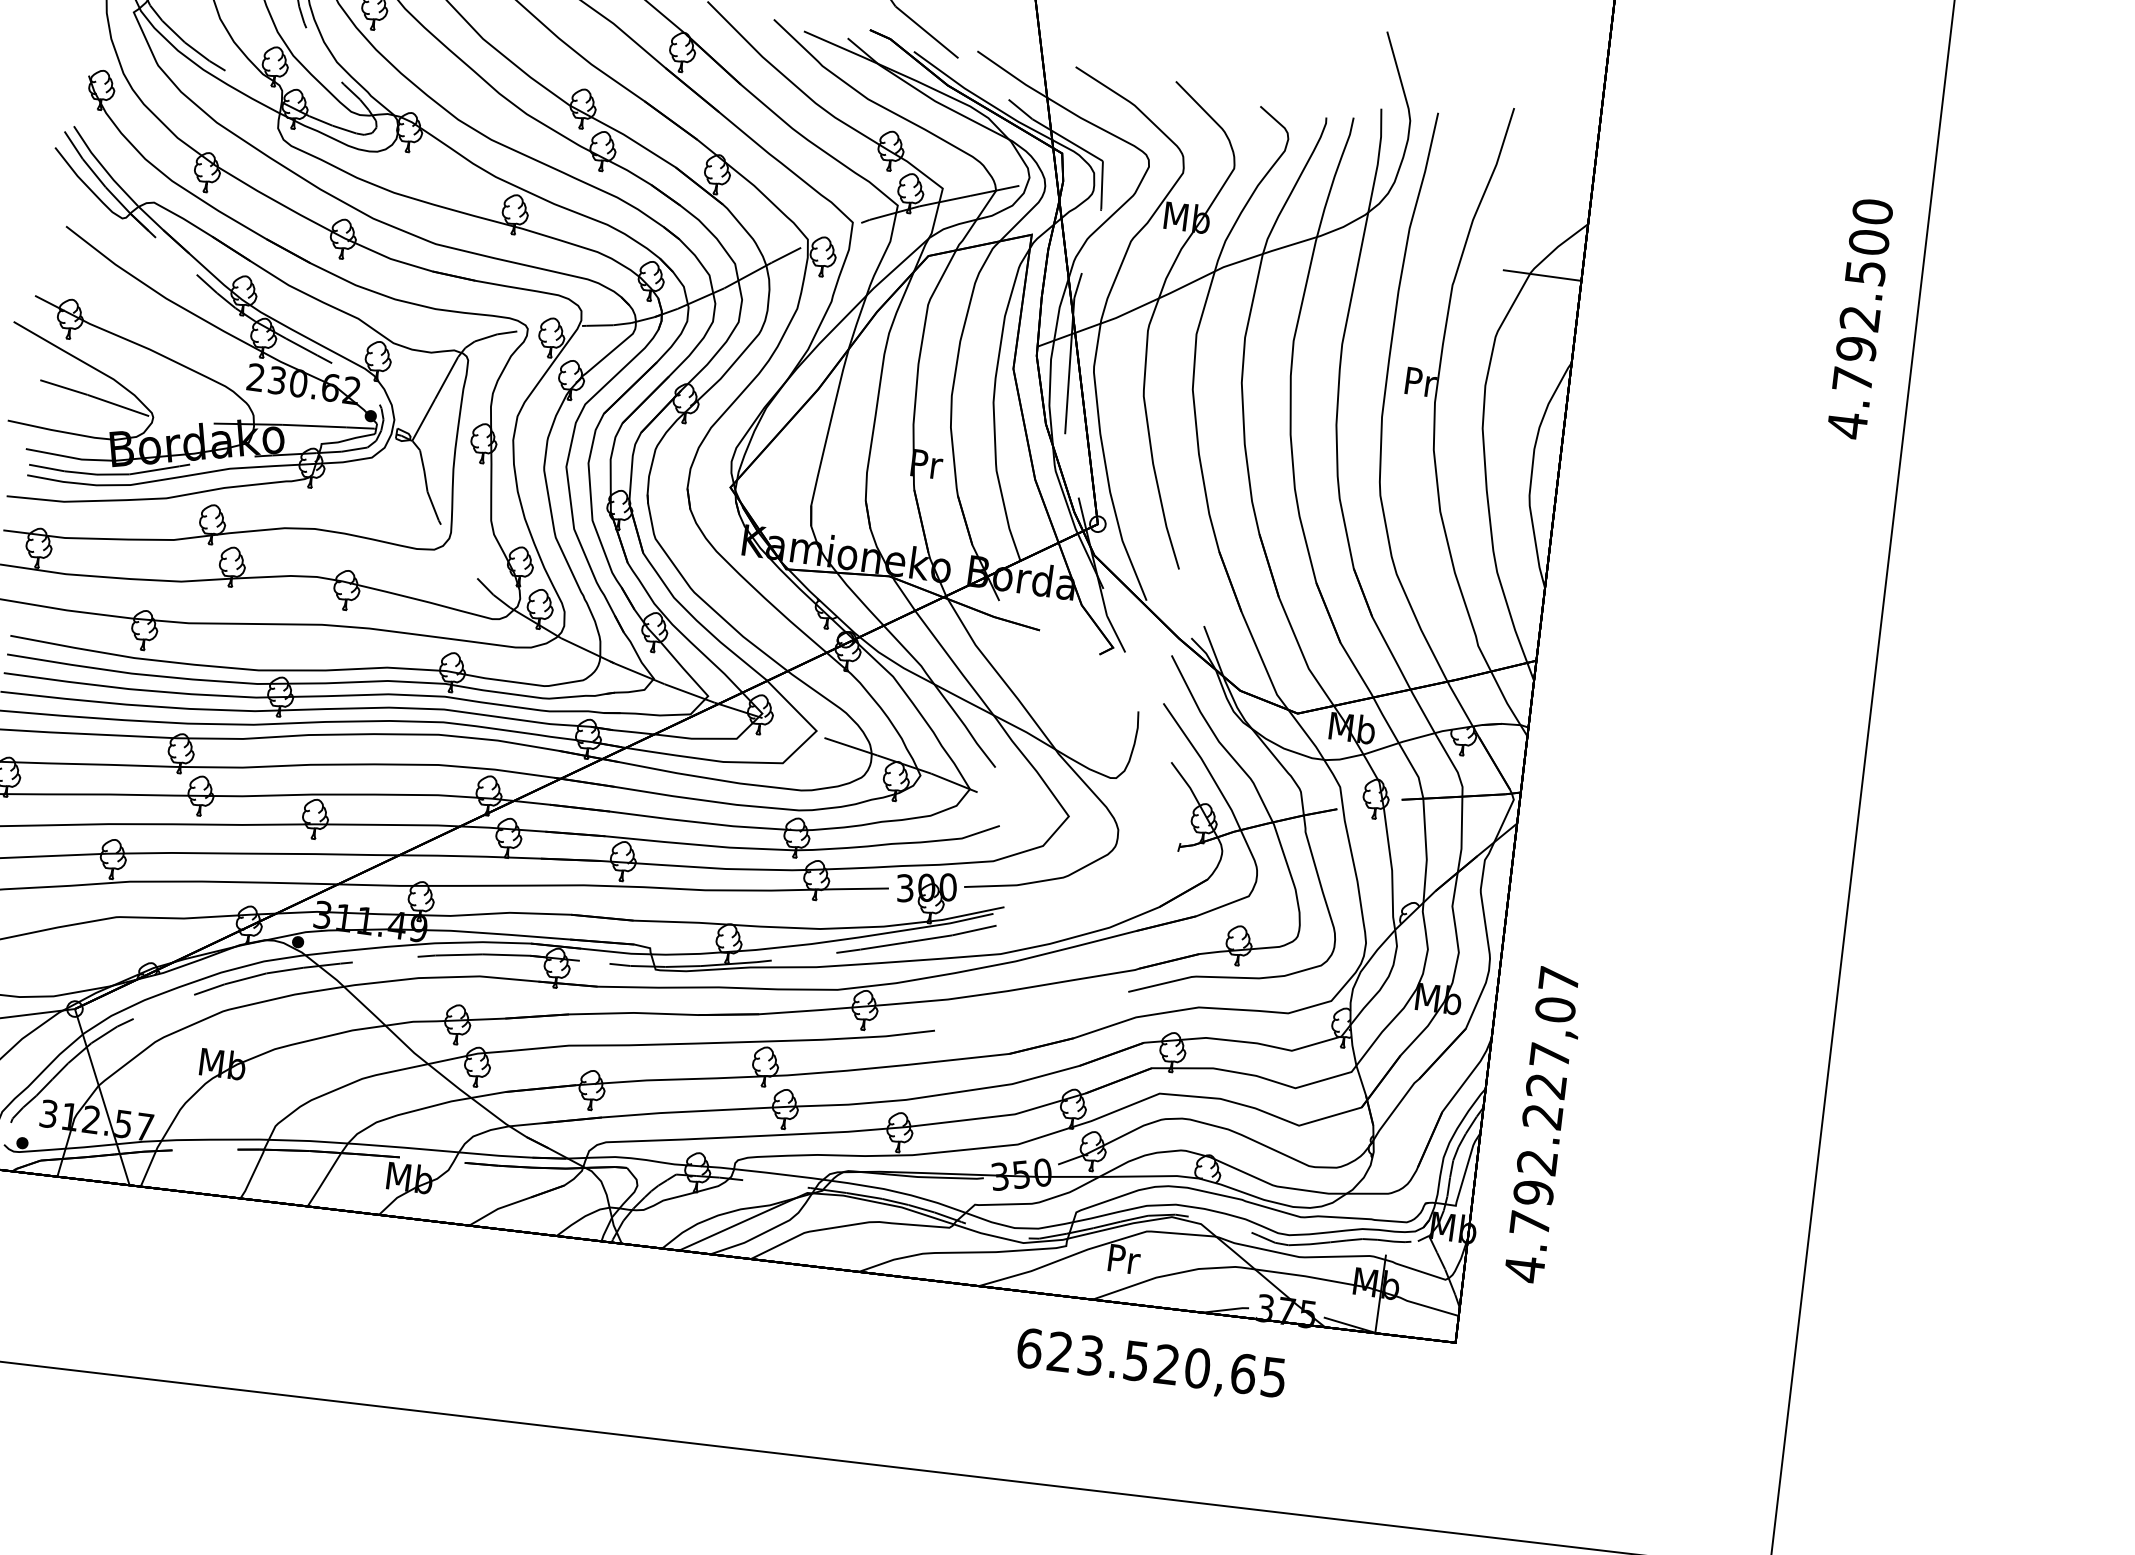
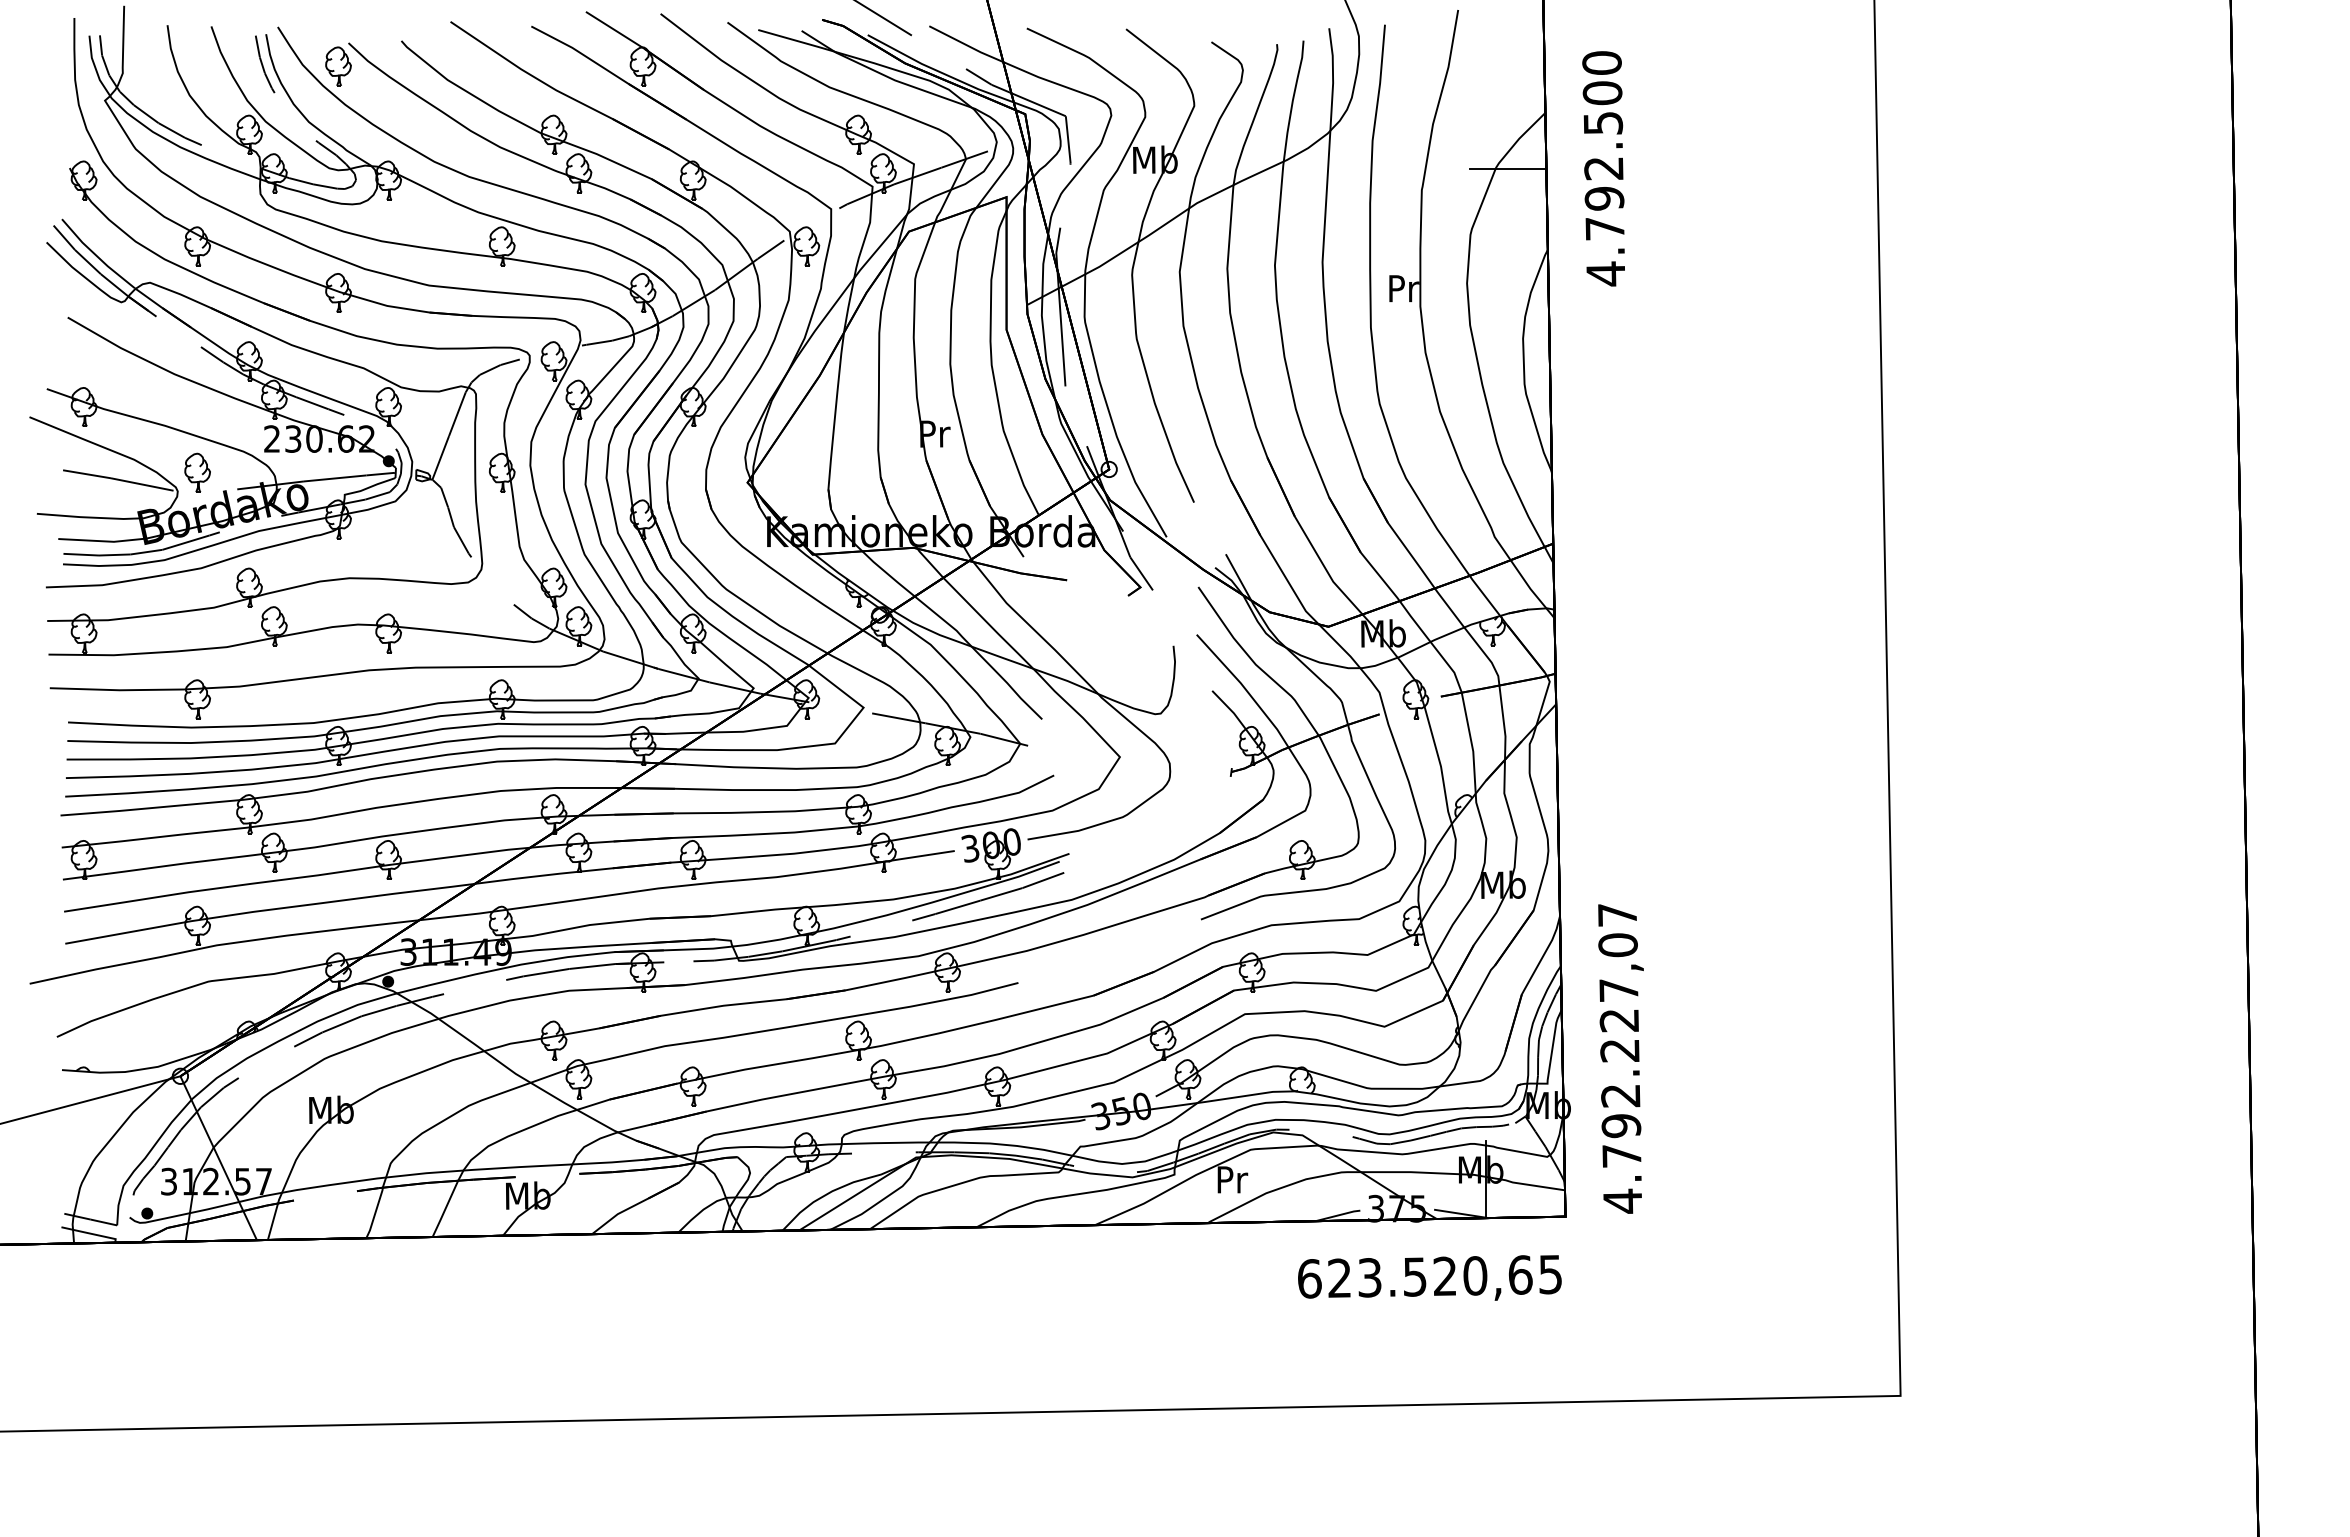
text: (1859, 318) -> (1603, 168), moved
part: (175, 401) -> (197, 472), added
text: (1542, 1124) -> (1620, 1058), moved
text: (1151, 1363) -> (1429, 1277), moved

